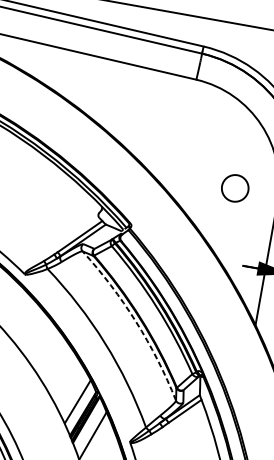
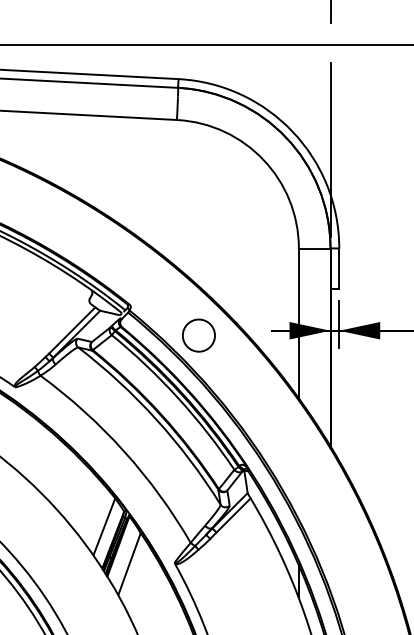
circle: (234, 188) -> (198, 335), moved
arc: (136, 321) -> (156, 419), dashed -> solid

